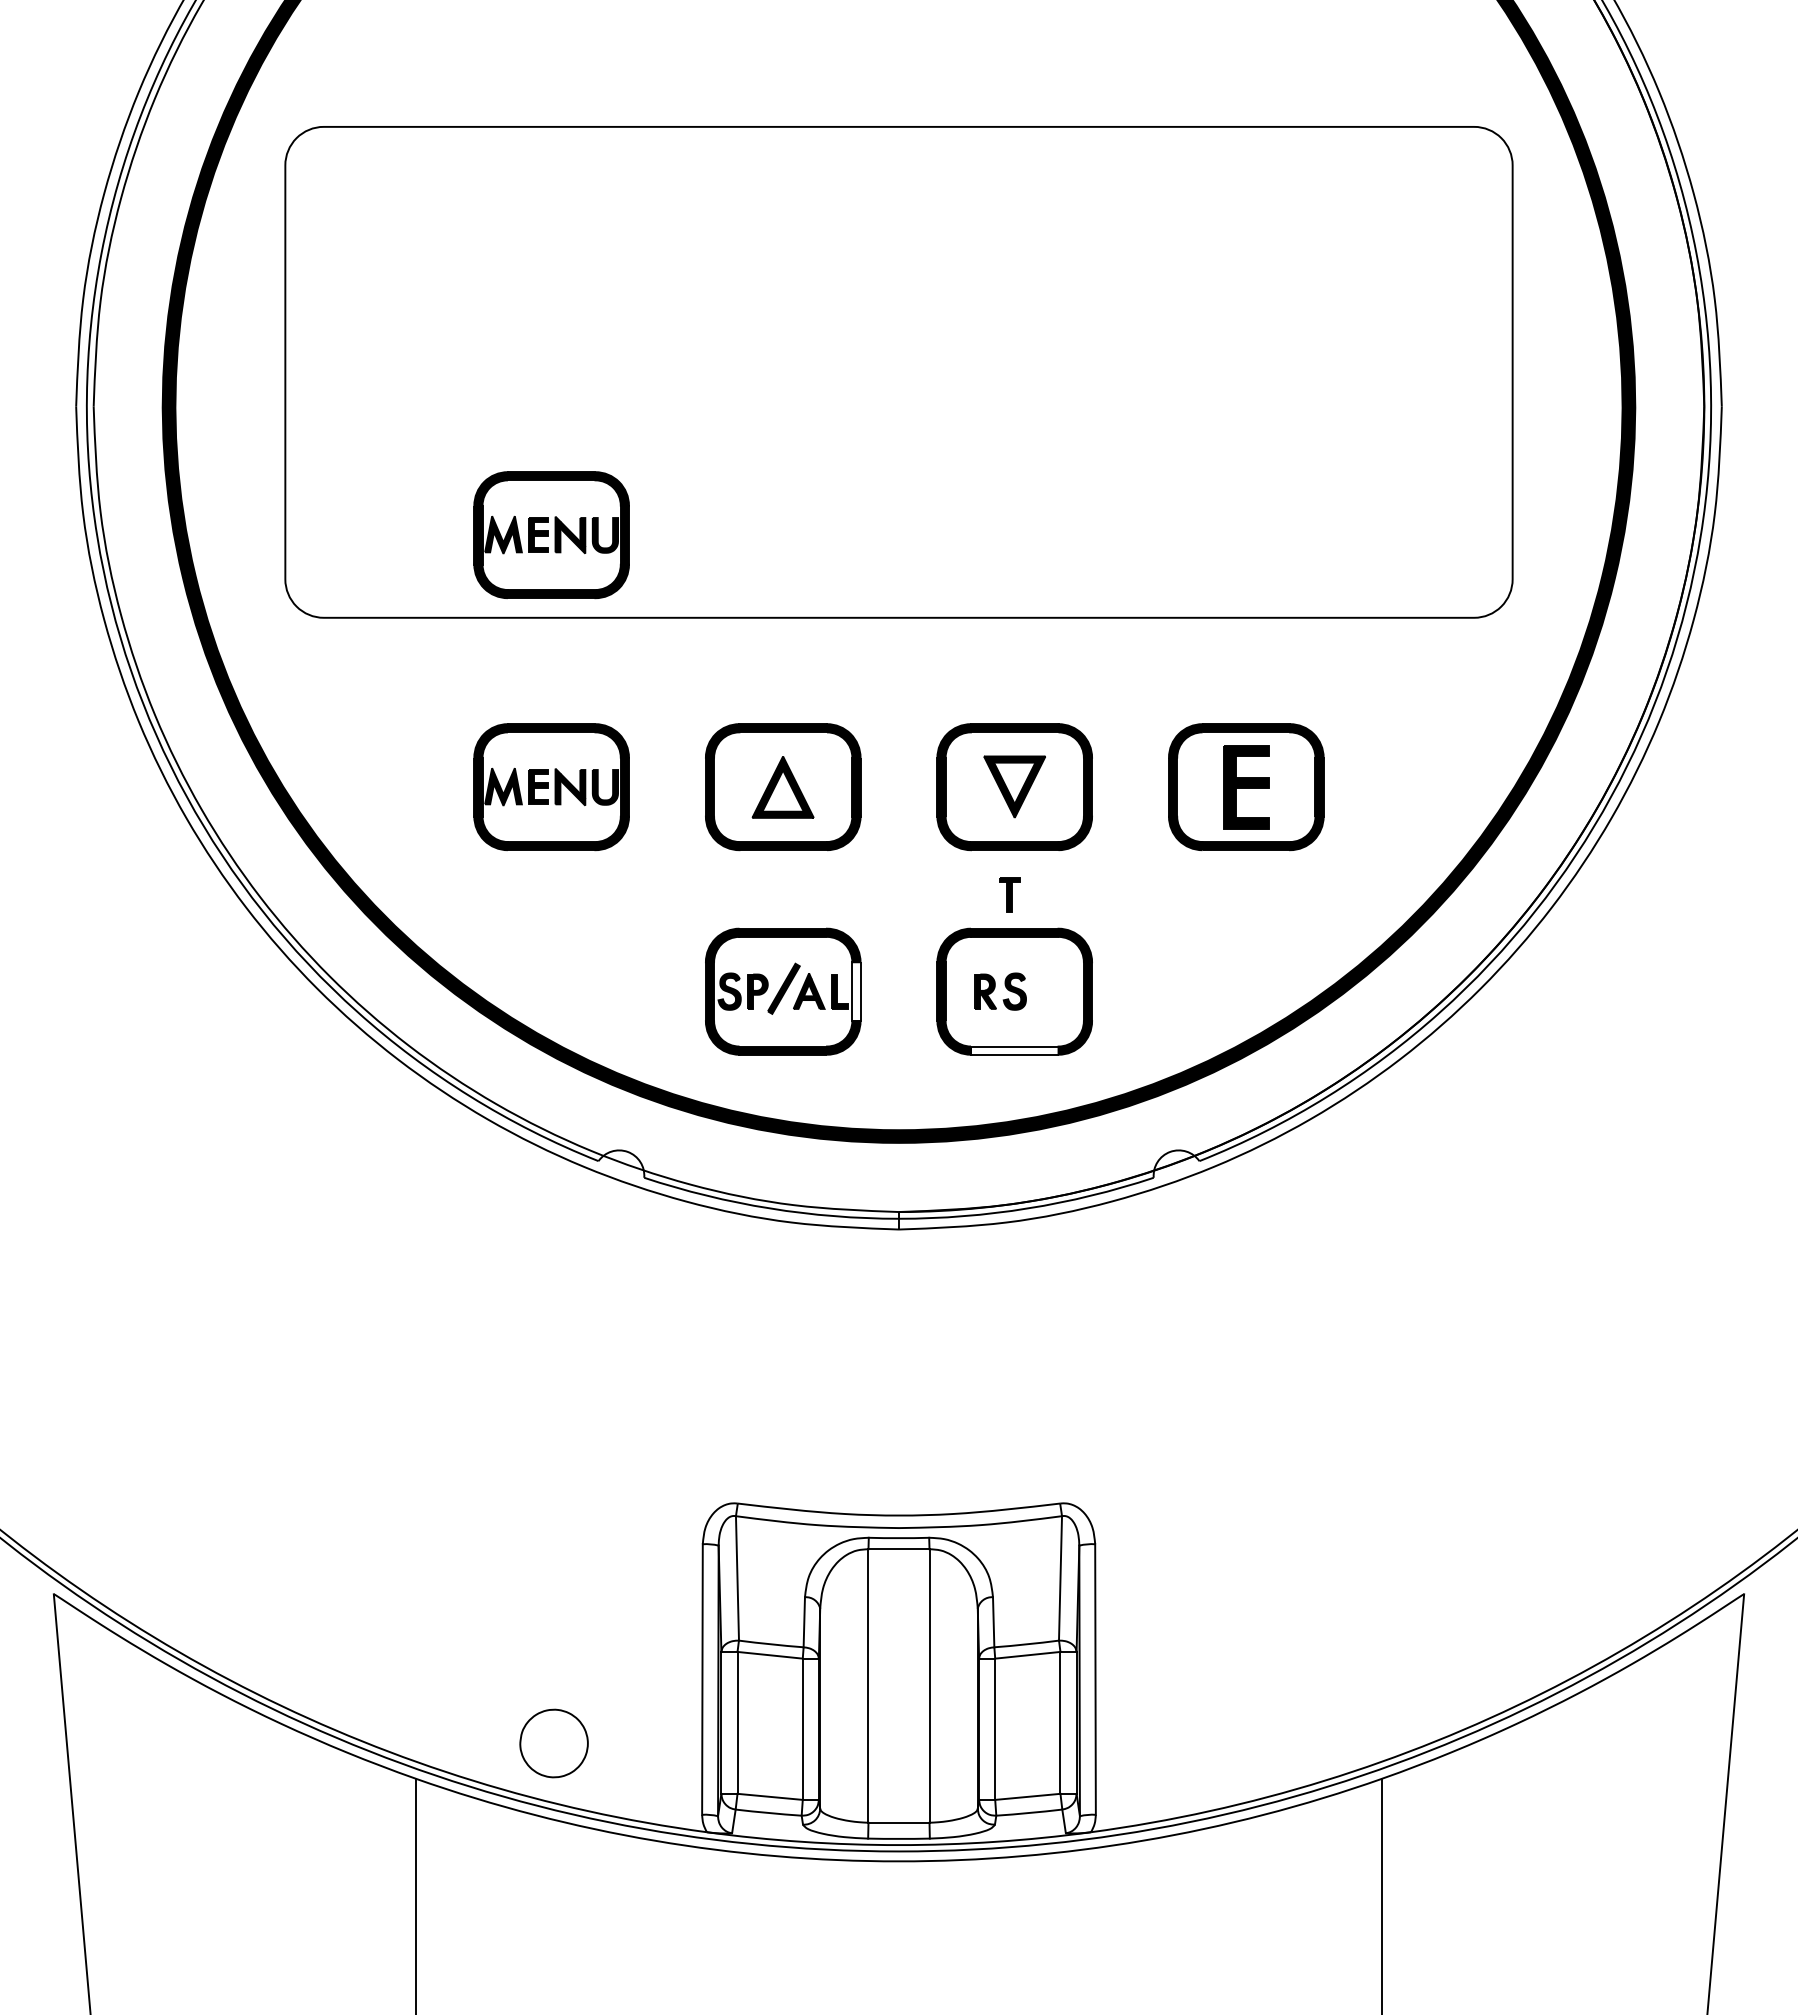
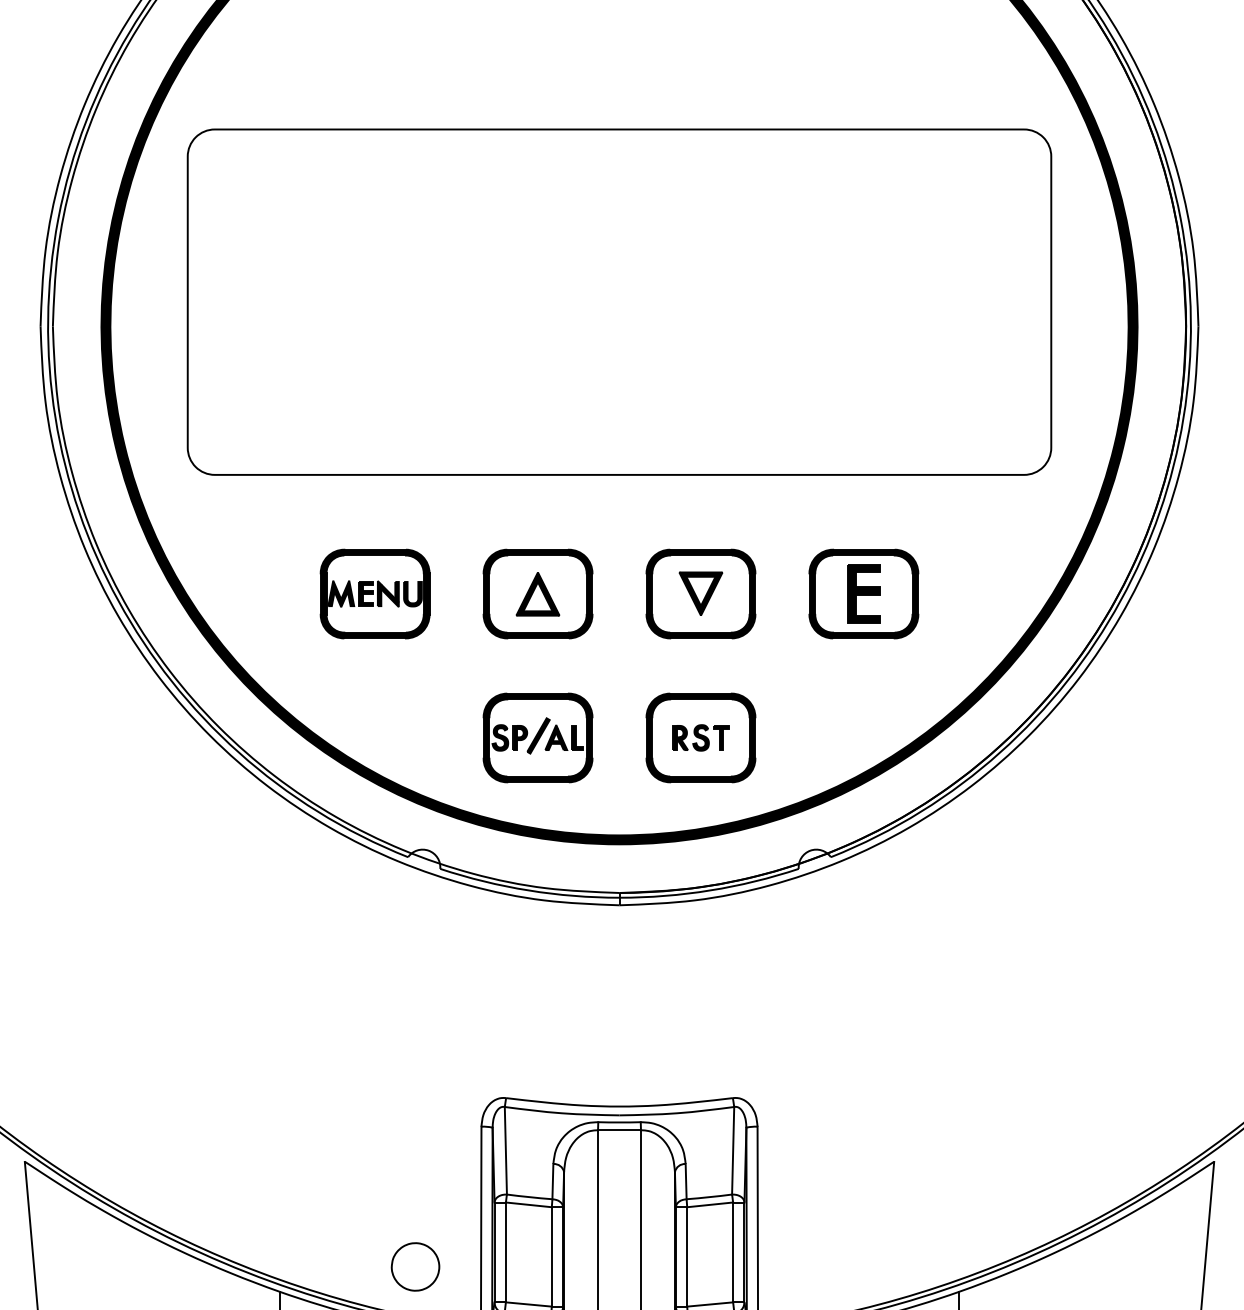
part: (551, 535) -> (375, 416), removed
part: (1009, 894) -> (721, 737), moved
fill: (856, 991) -> (589, 737), added
fill: (1014, 1050) -> (700, 779), added
part: (553, 1743) -> (415, 1266), moved

